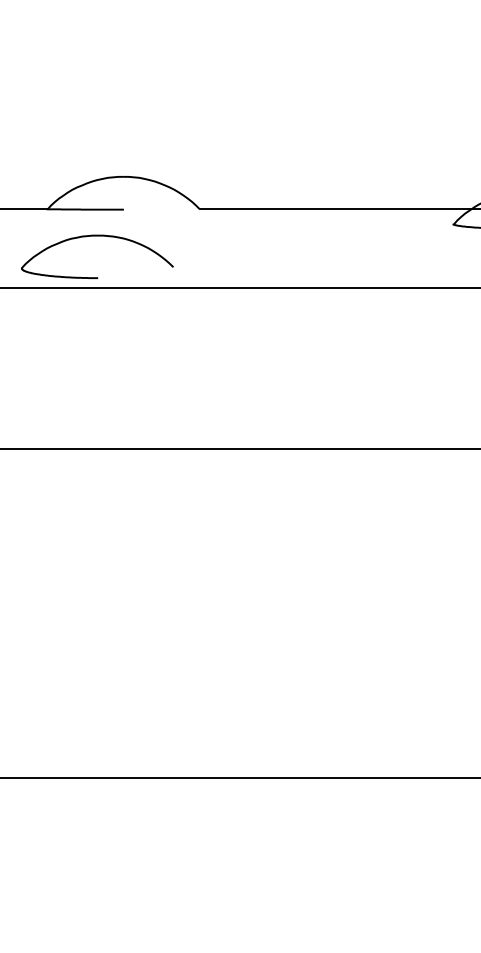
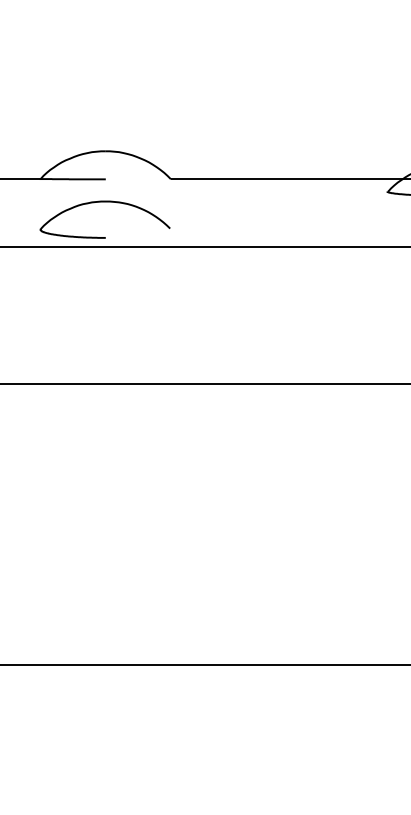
part: (96, 236) -> (104, 202), moved

